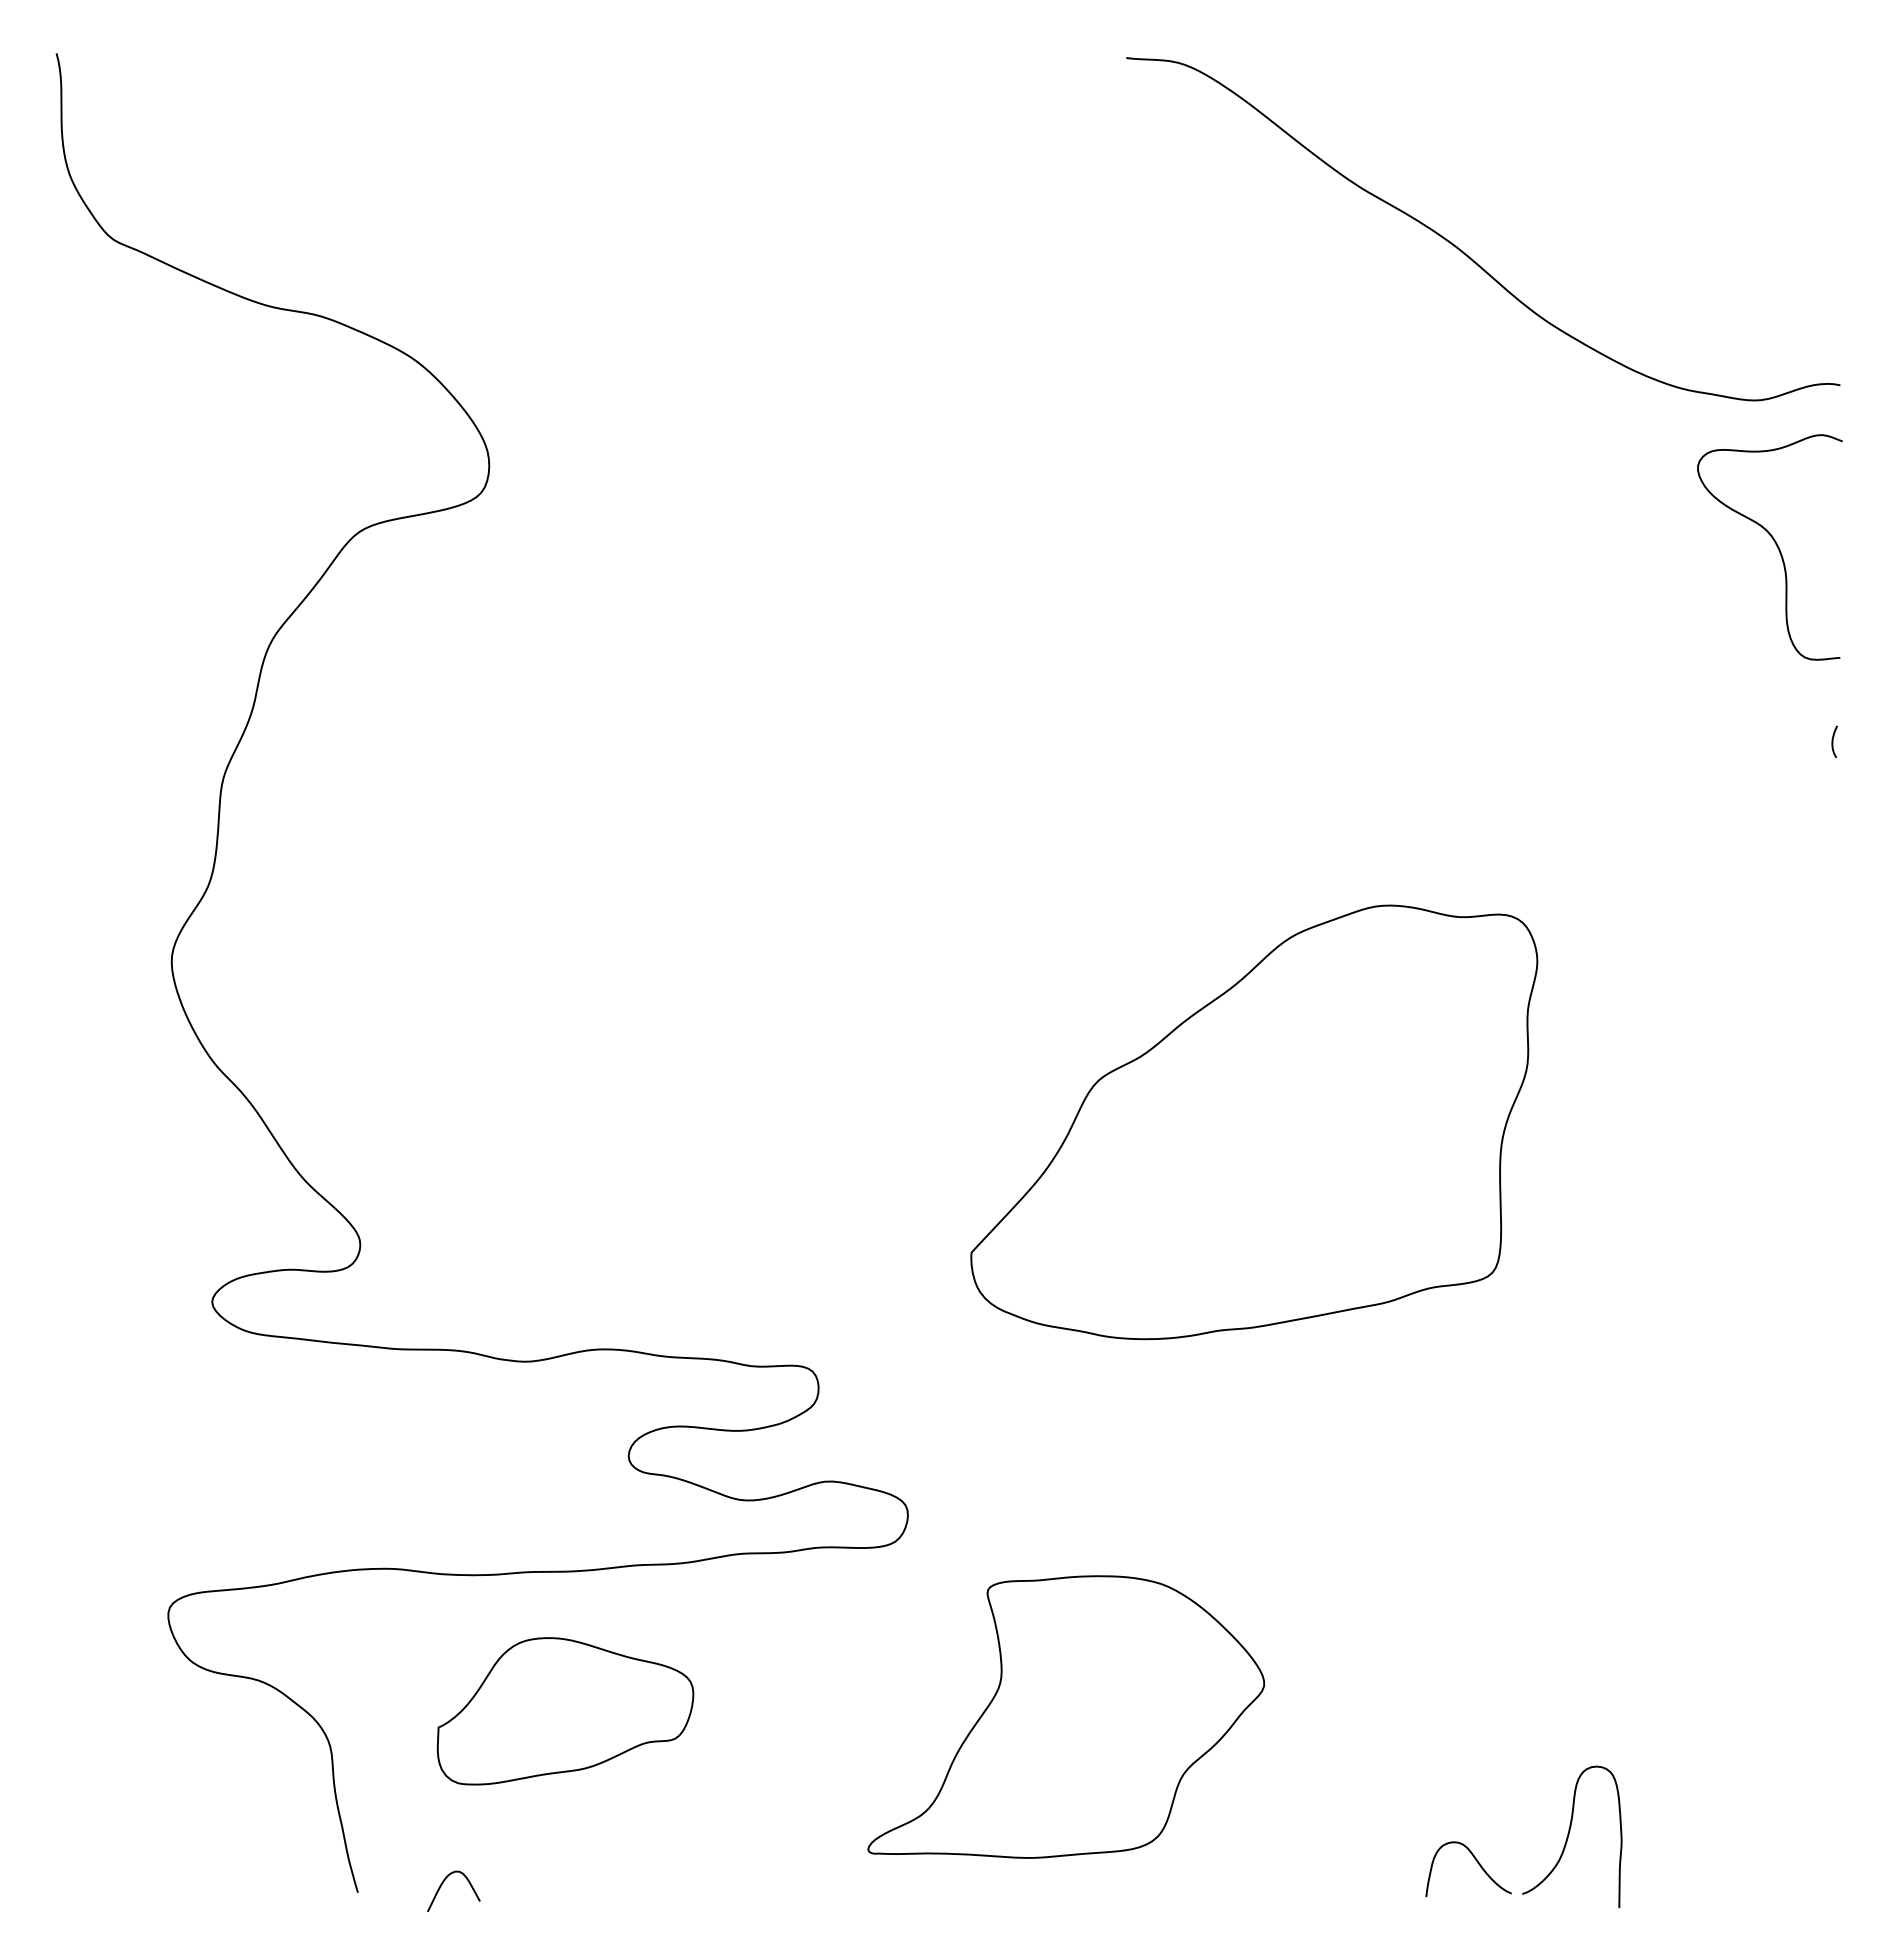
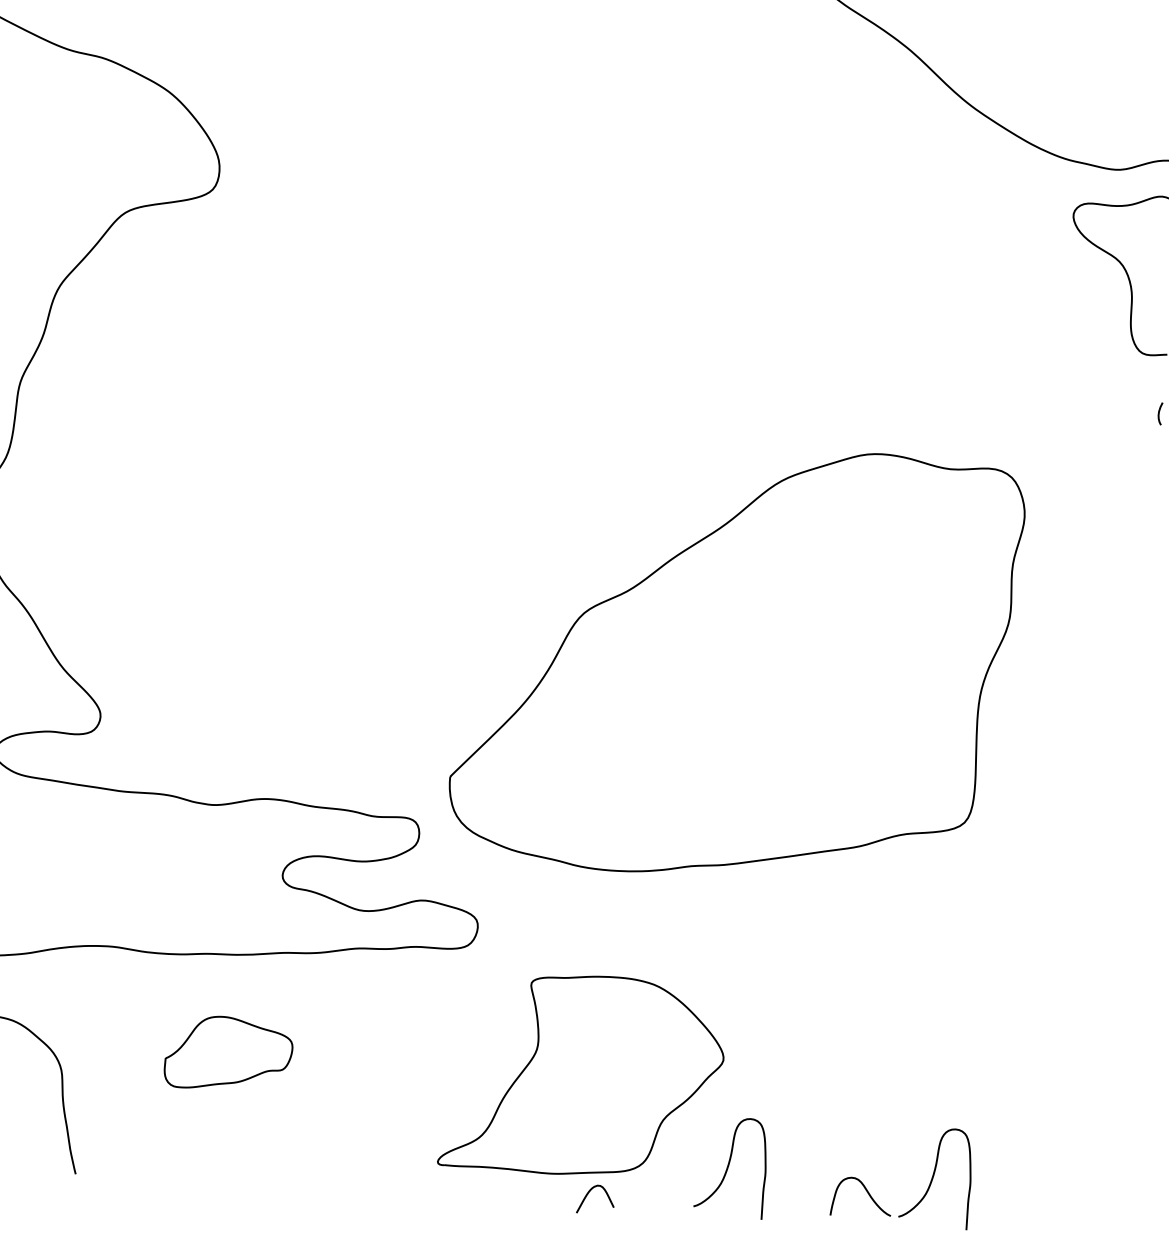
part: (1254, 1122) -> (736, 662), size x1.4
part: (565, 1711) -> (228, 1053), size x0.7
curve: (1279, 1835) -> (728, 1166), added
curve: (443, 1883) -> (588, 1193), moved

